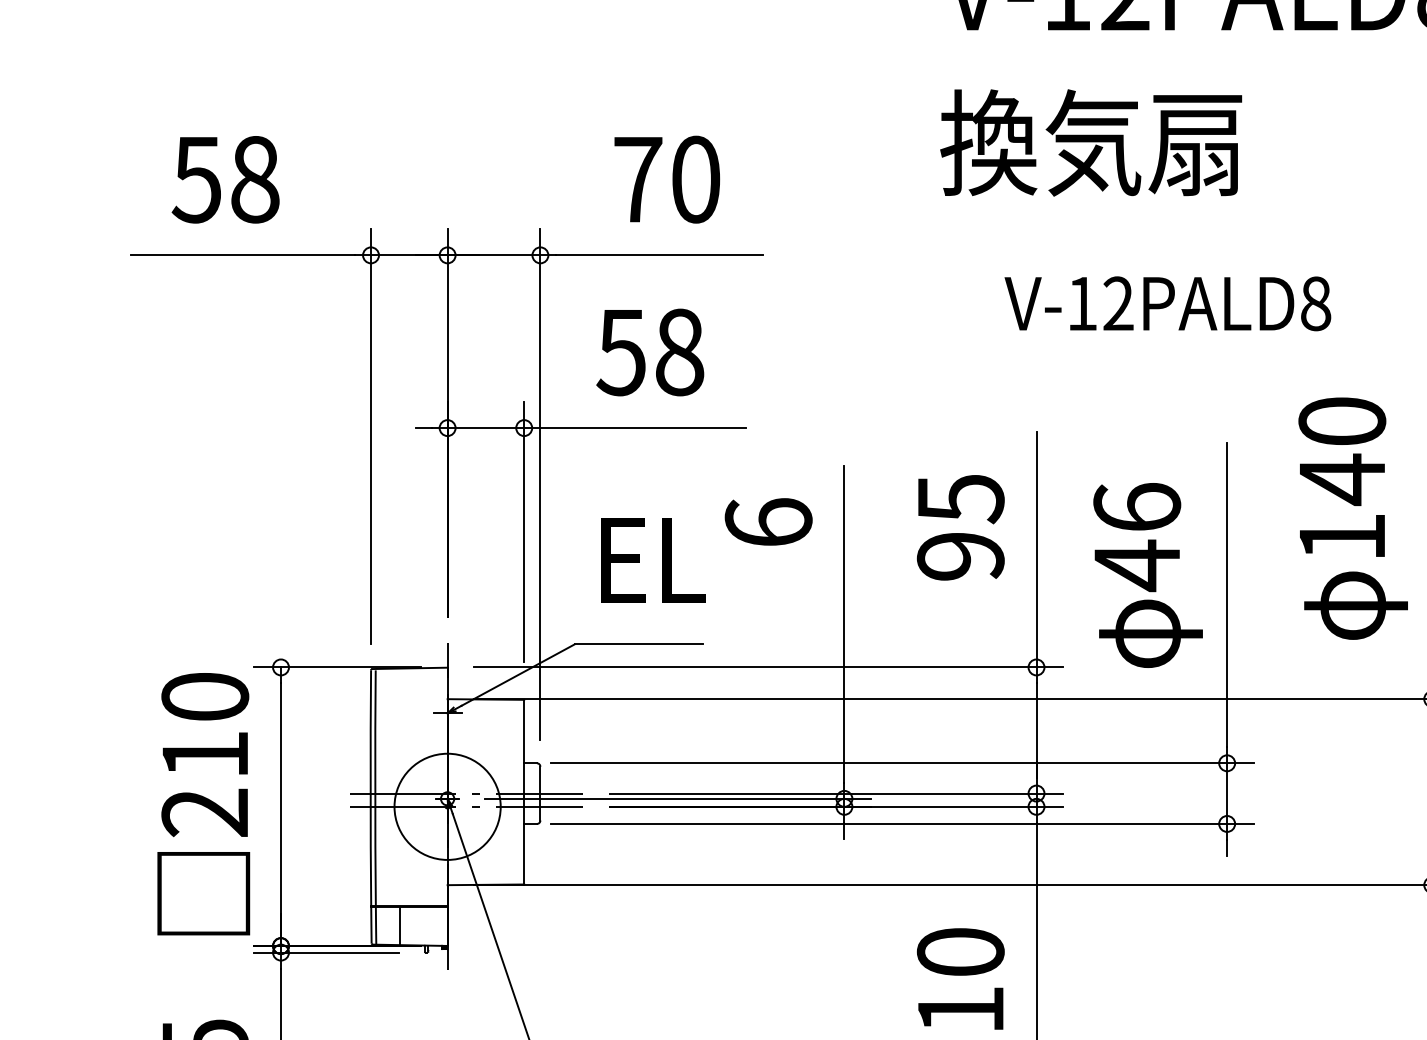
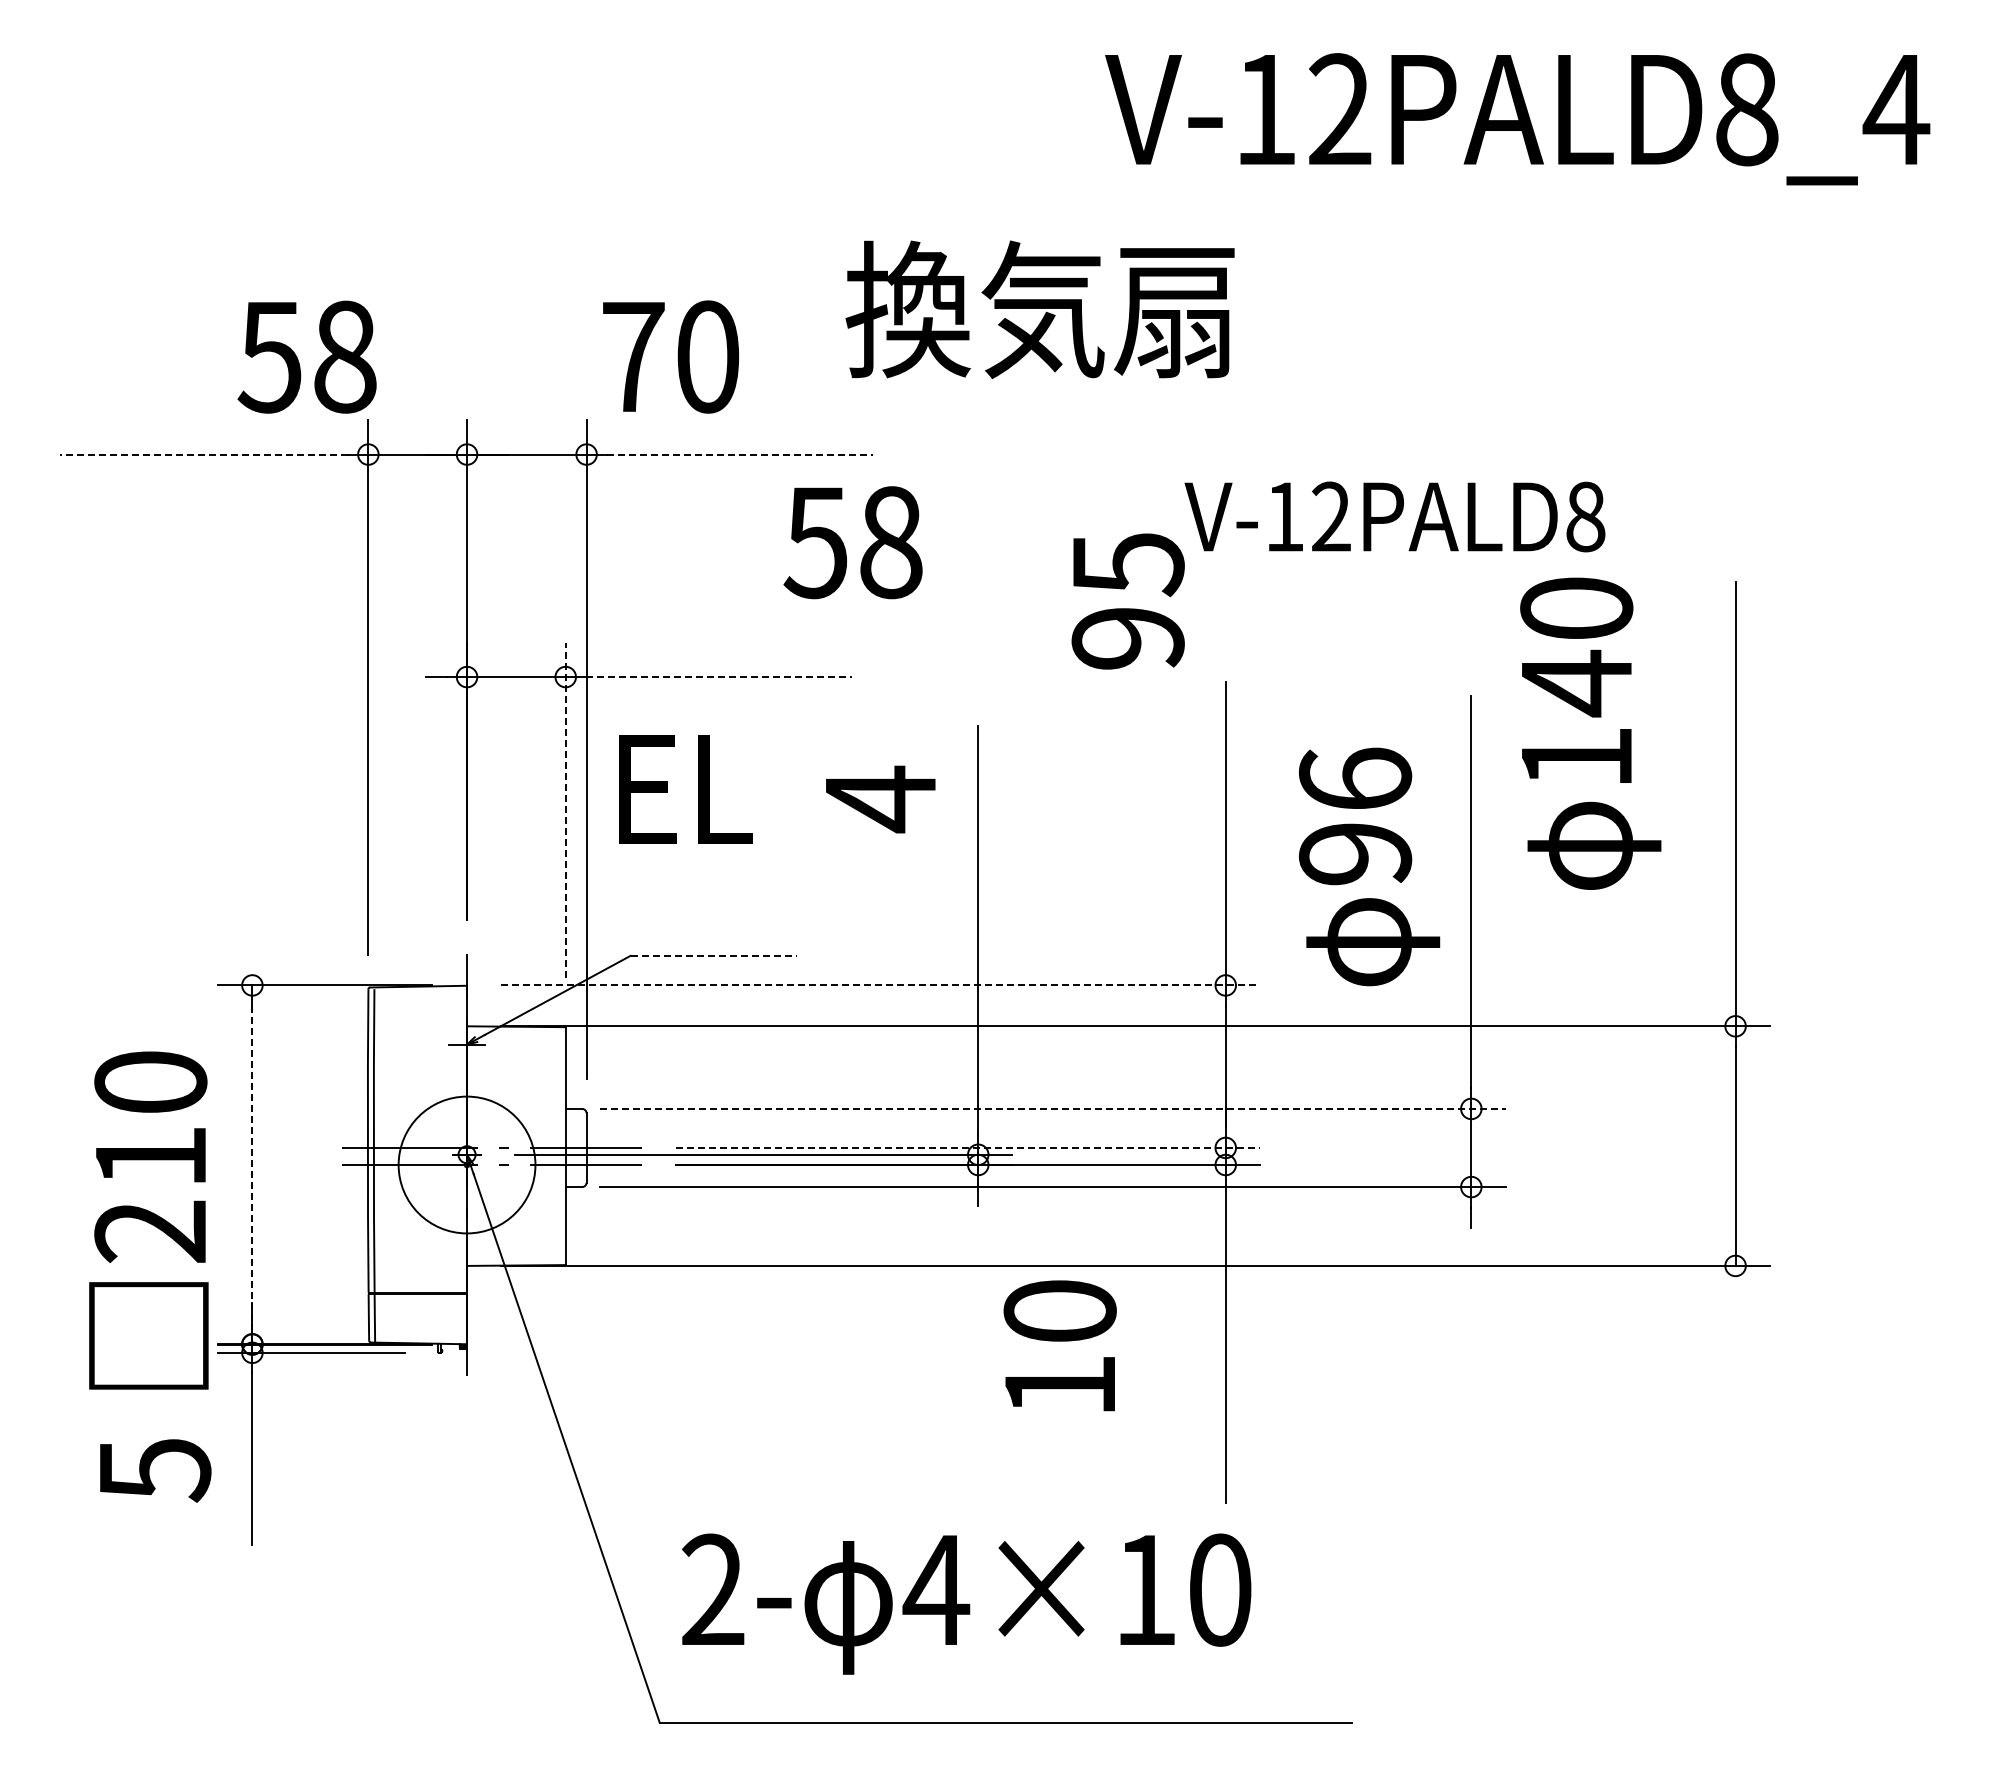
text: (1090, 142) -> (1039, 309), moved
text: (225, 179) -> (306, 356), moved
text: (666, 179) -> (670, 356), moved
line: (243, 255) -> (203, 454), solid -> dashed
line: (659, 255) -> (739, 454), solid -> dashed
text: (649, 352) -> (852, 542), moved
line: (643, 428) -> (719, 677), solid -> dashed
text: (1353, 518) -> (1590, 733), moved
text: (768, 523) -> (880, 799), 6 -> 4
text: (960, 527) -> (1127, 601), moved
line: (524, 531) -> (565, 810), solid -> dashed
text: (652, 560) -> (685, 789), moved
text: (1137, 565) -> (1355, 854), 46 -> 96
line: (639, 644) -> (714, 955), solid -> dashed
line: (768, 667) -> (880, 985), solid -> dashed
line: (902, 762) -> (1052, 1108), solid -> dashed
line: (836, 793) -> (968, 1147), solid -> dashed
text: (203, 804) -> (148, 1220), moved
line: (281, 807) -> (252, 1165), solid -> dashed
line: (399, 925) -> (405, 1318), removed
text: (960, 978) -> (1059, 1345), moved

